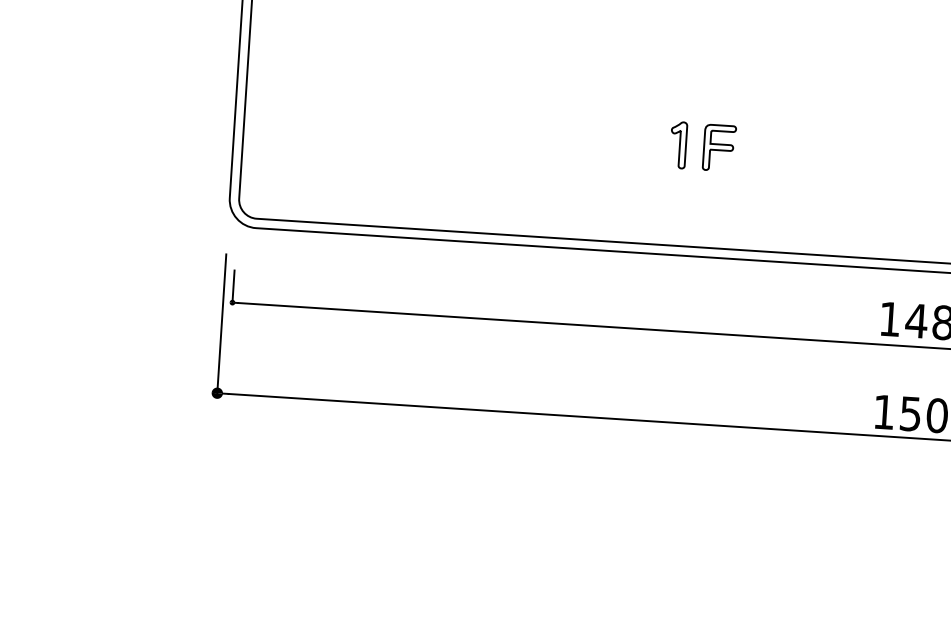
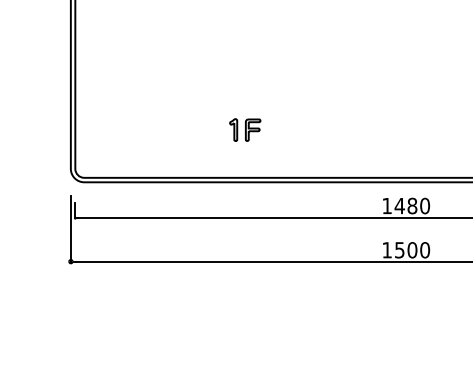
part: (703, 145) -> (245, 129), moved

